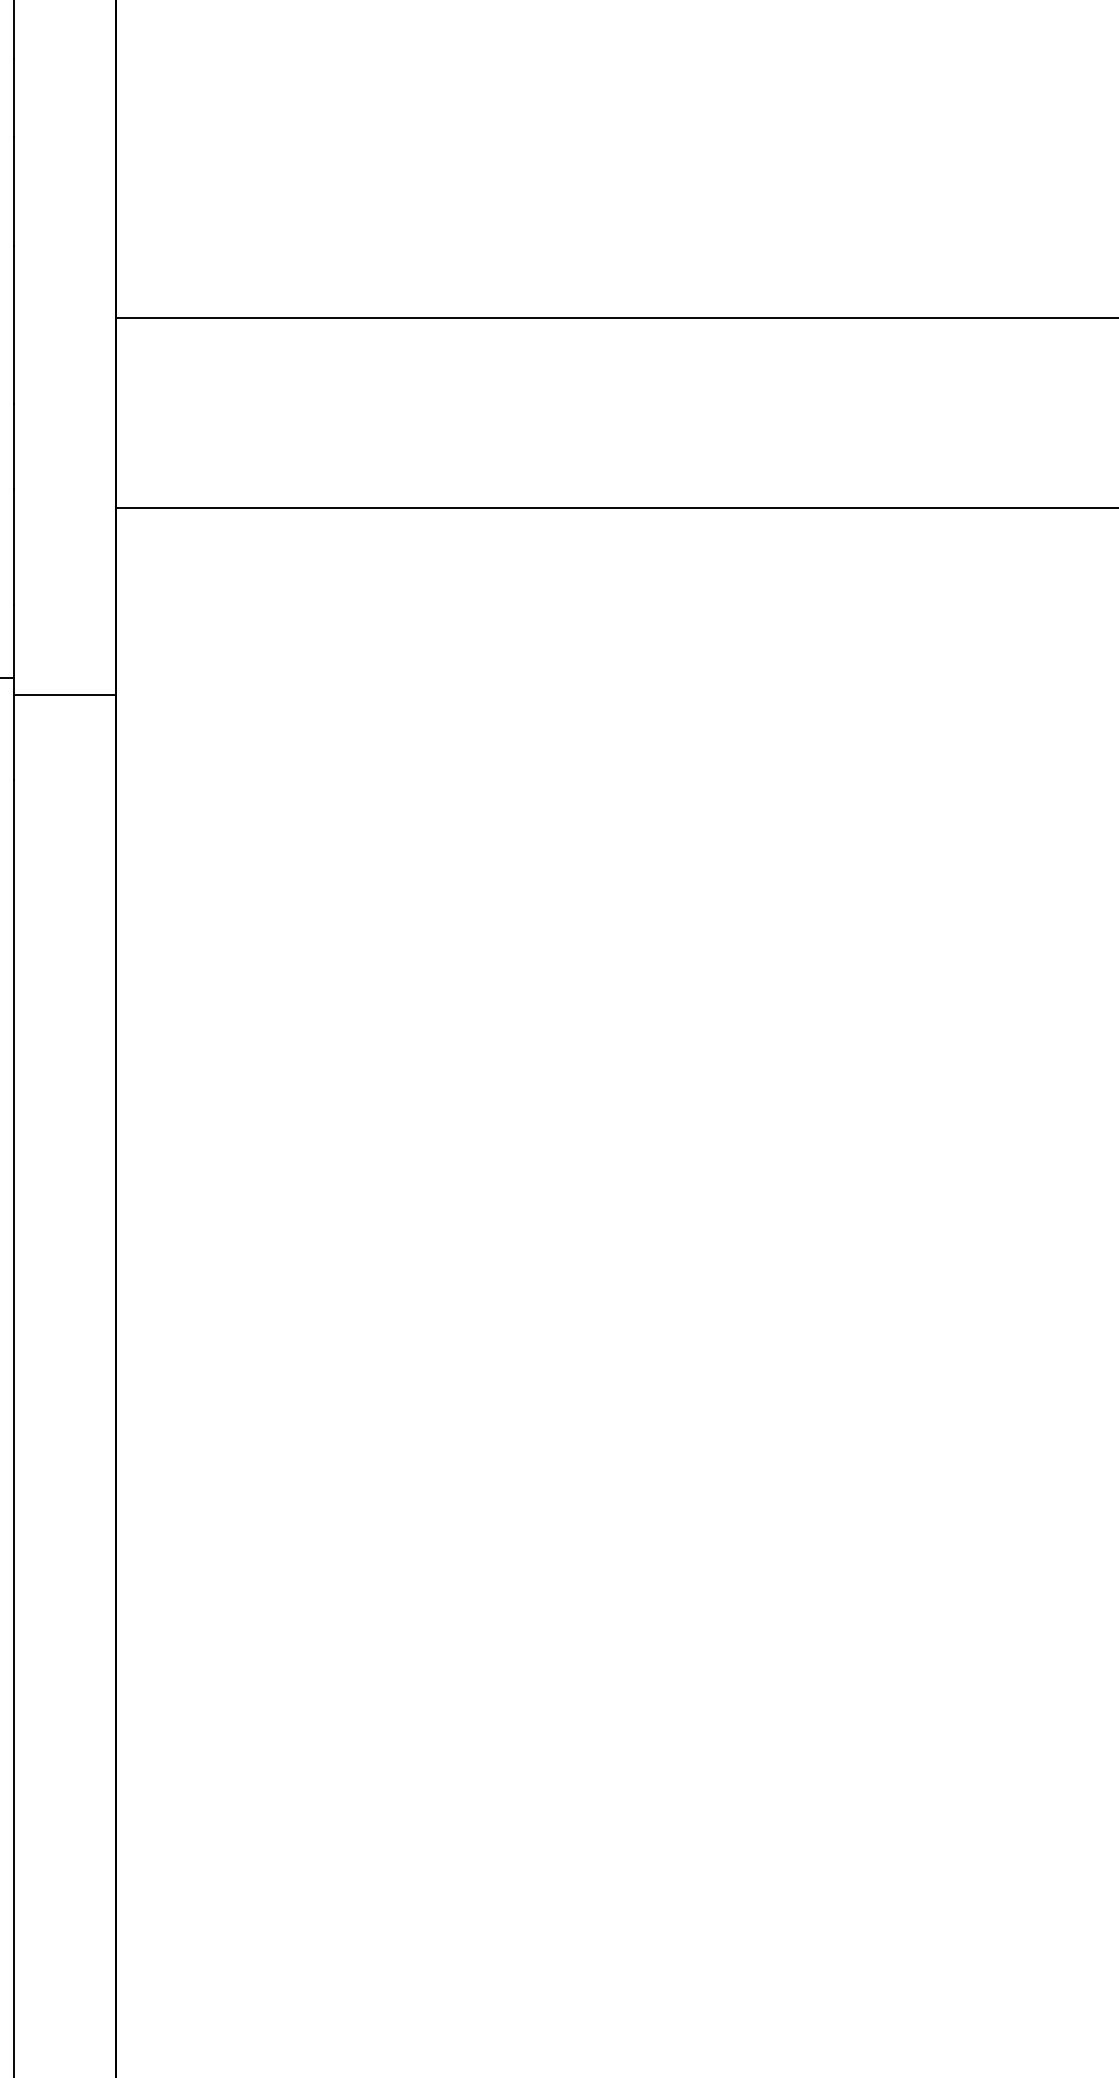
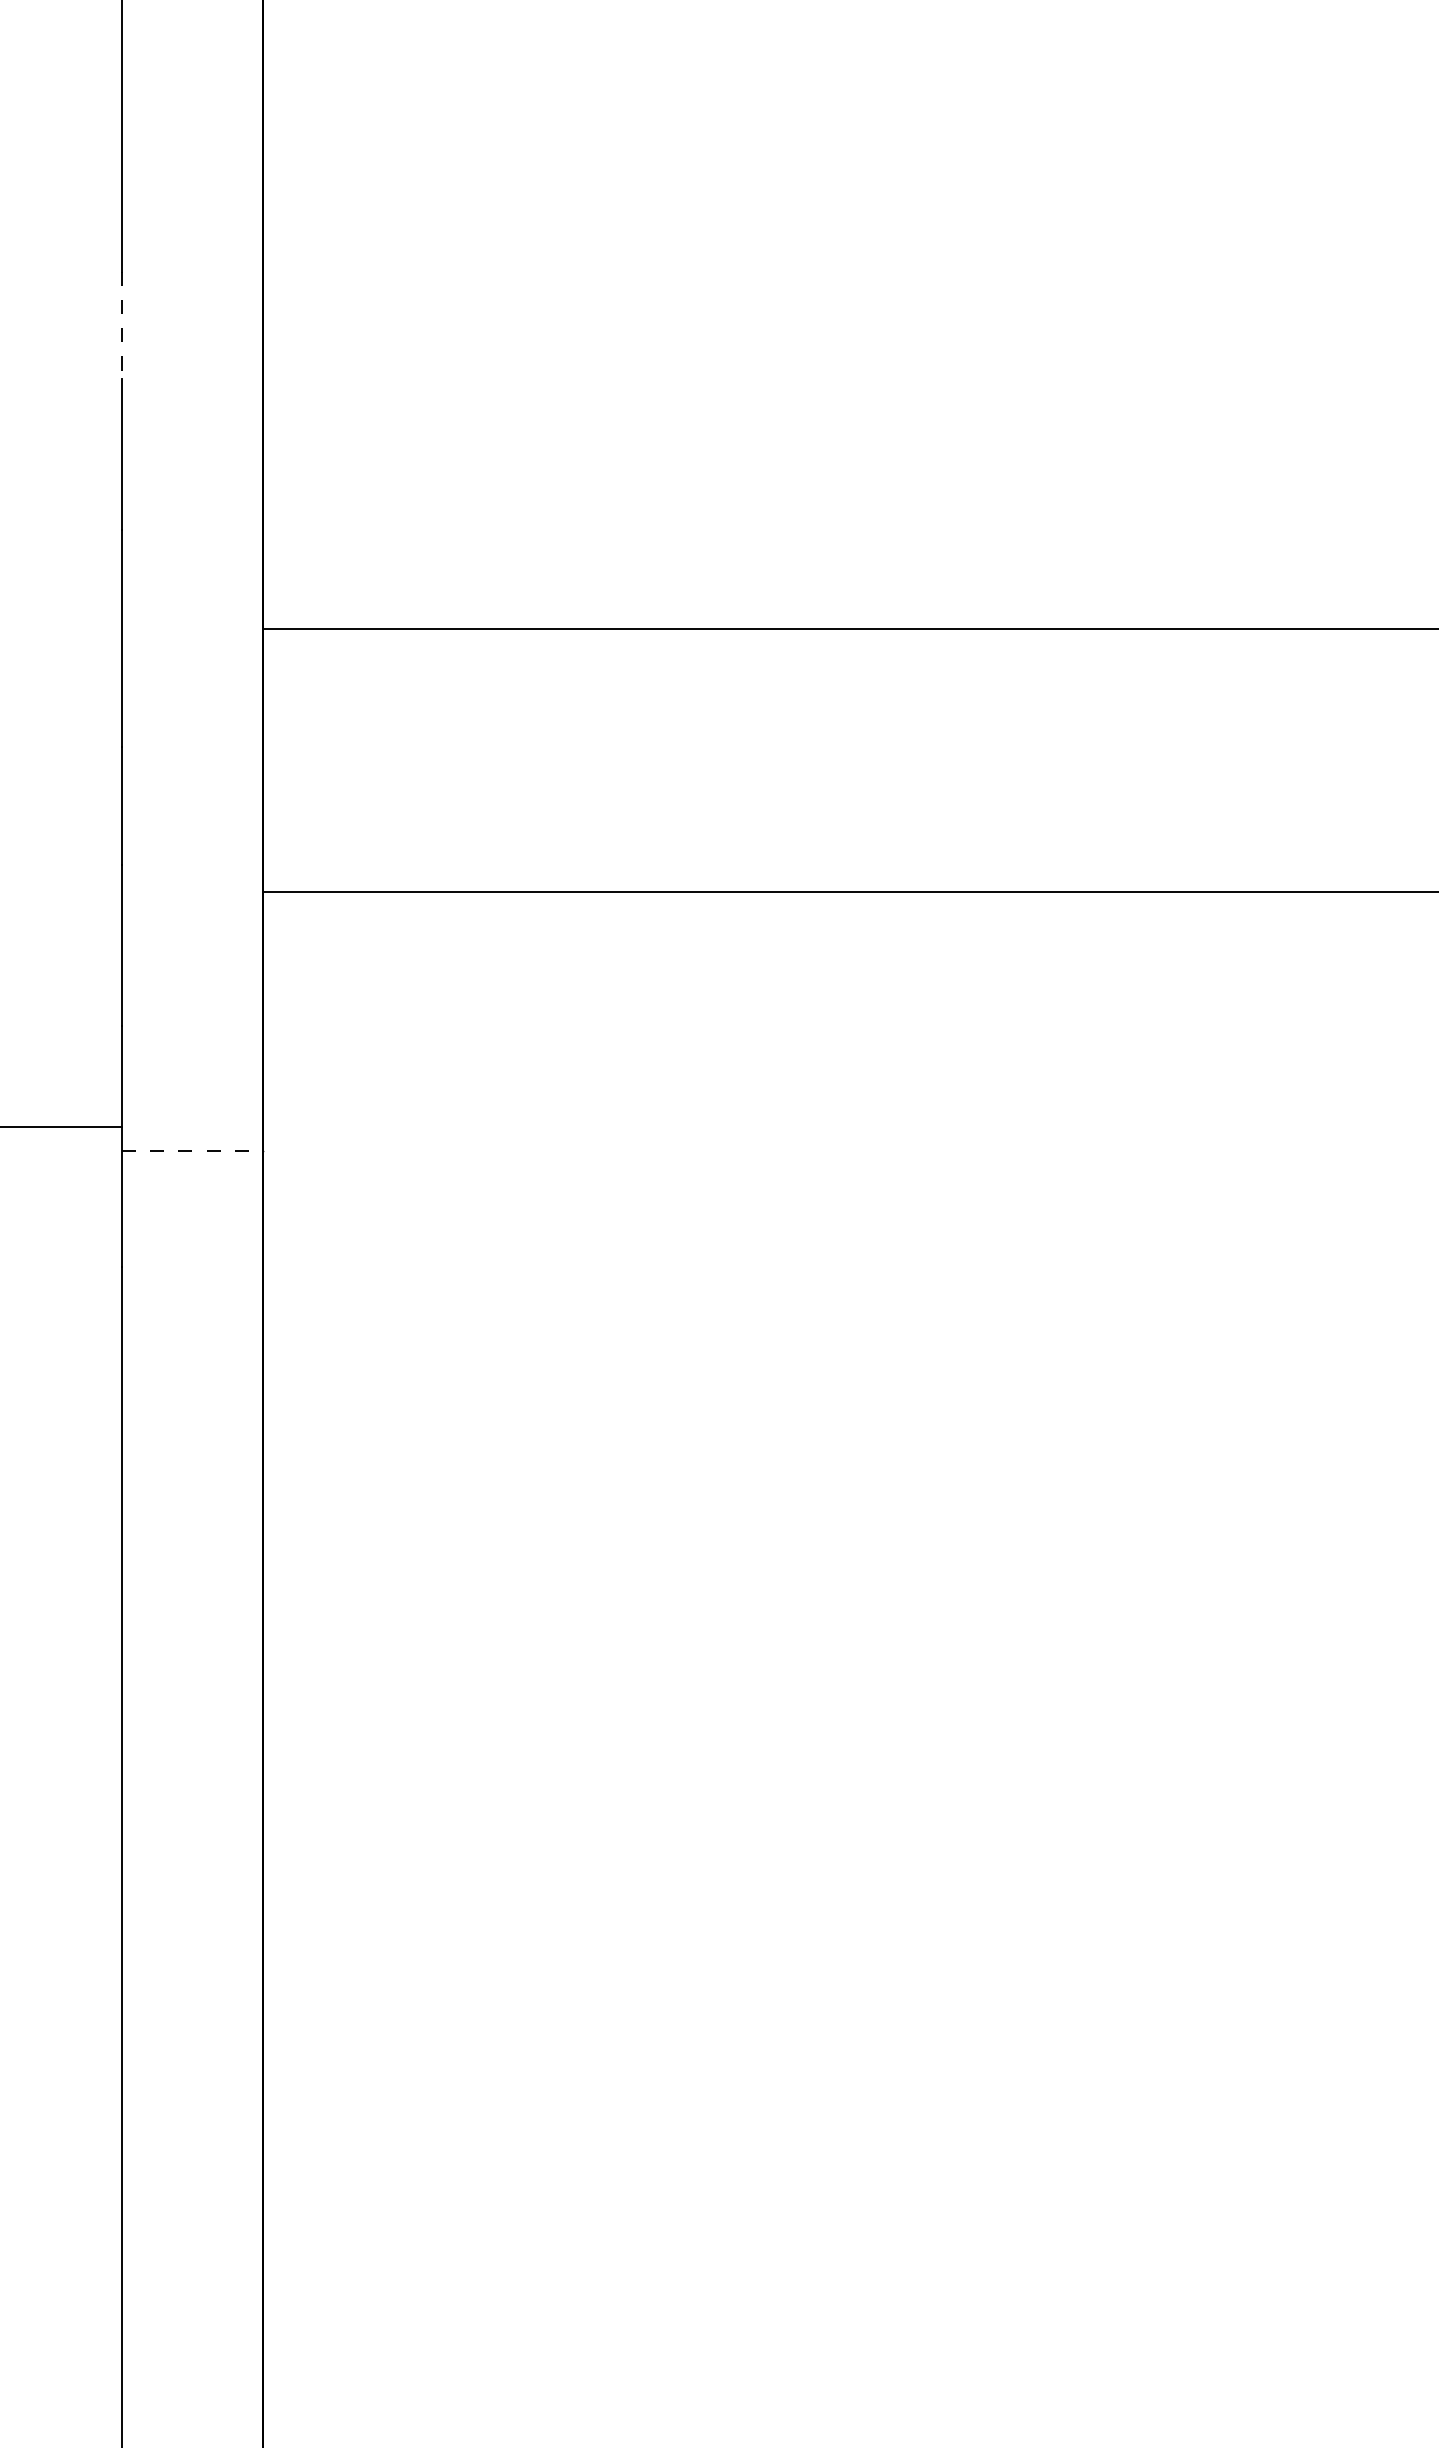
line: (14, 98) -> (122, 325), solid -> dashed
line: (65, 695) -> (192, 1150), solid -> dashed

